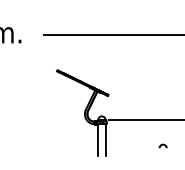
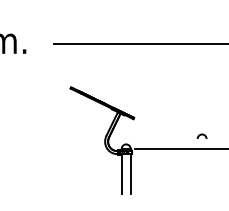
arc: (162, 145) -> (201, 135), moved

